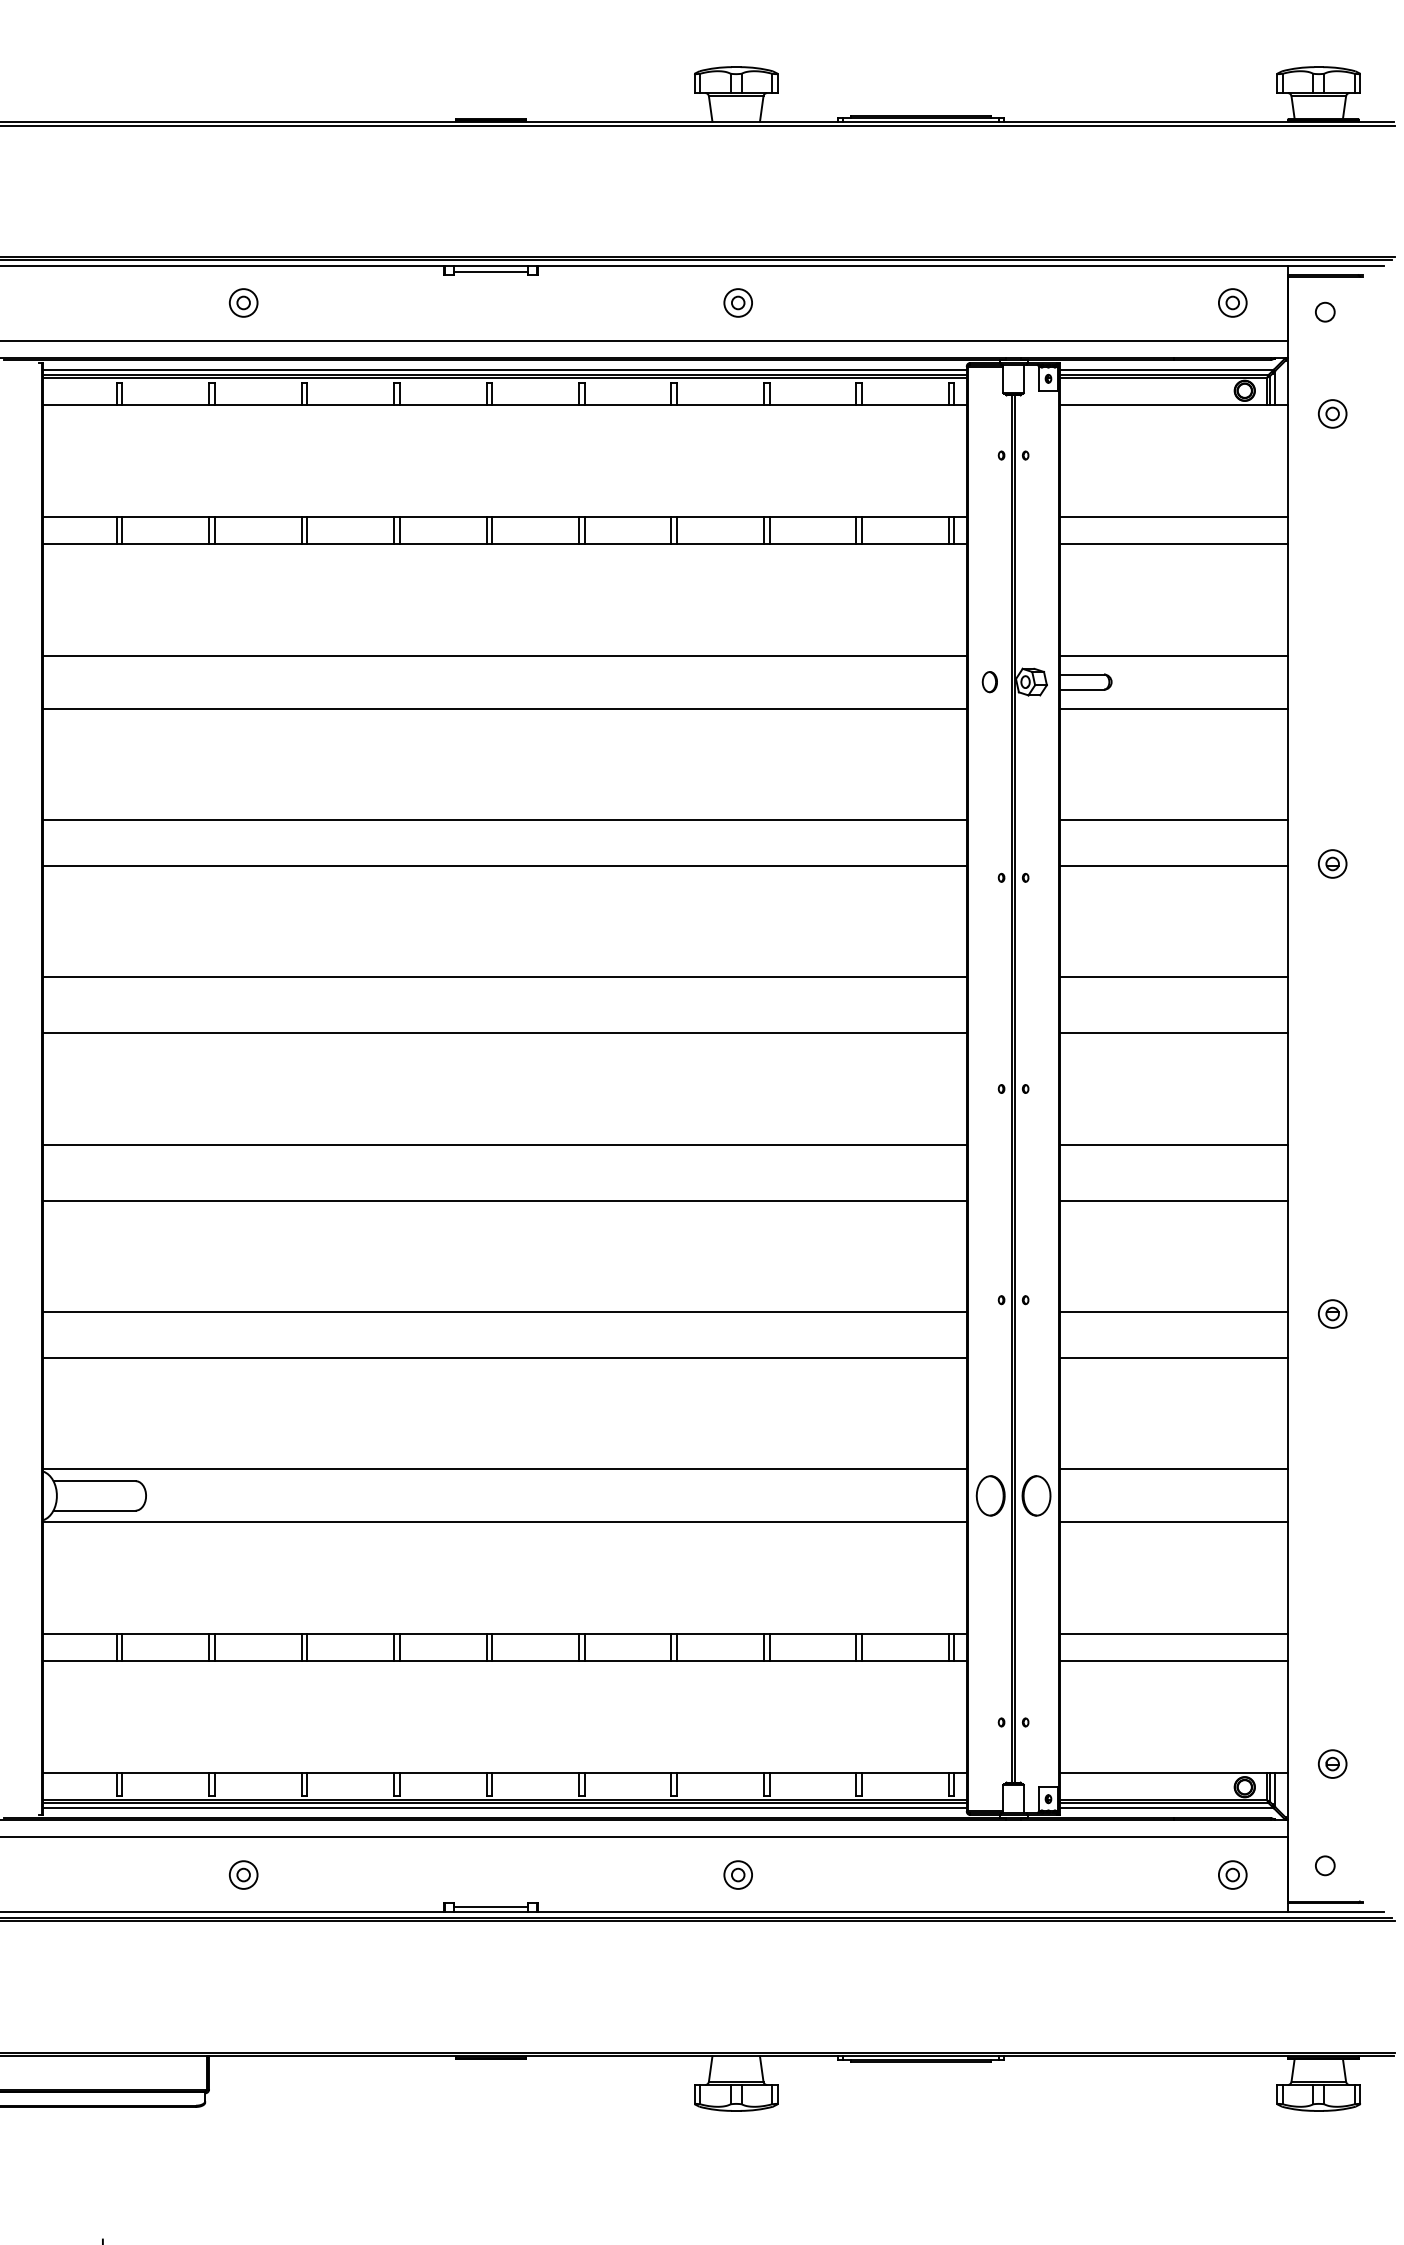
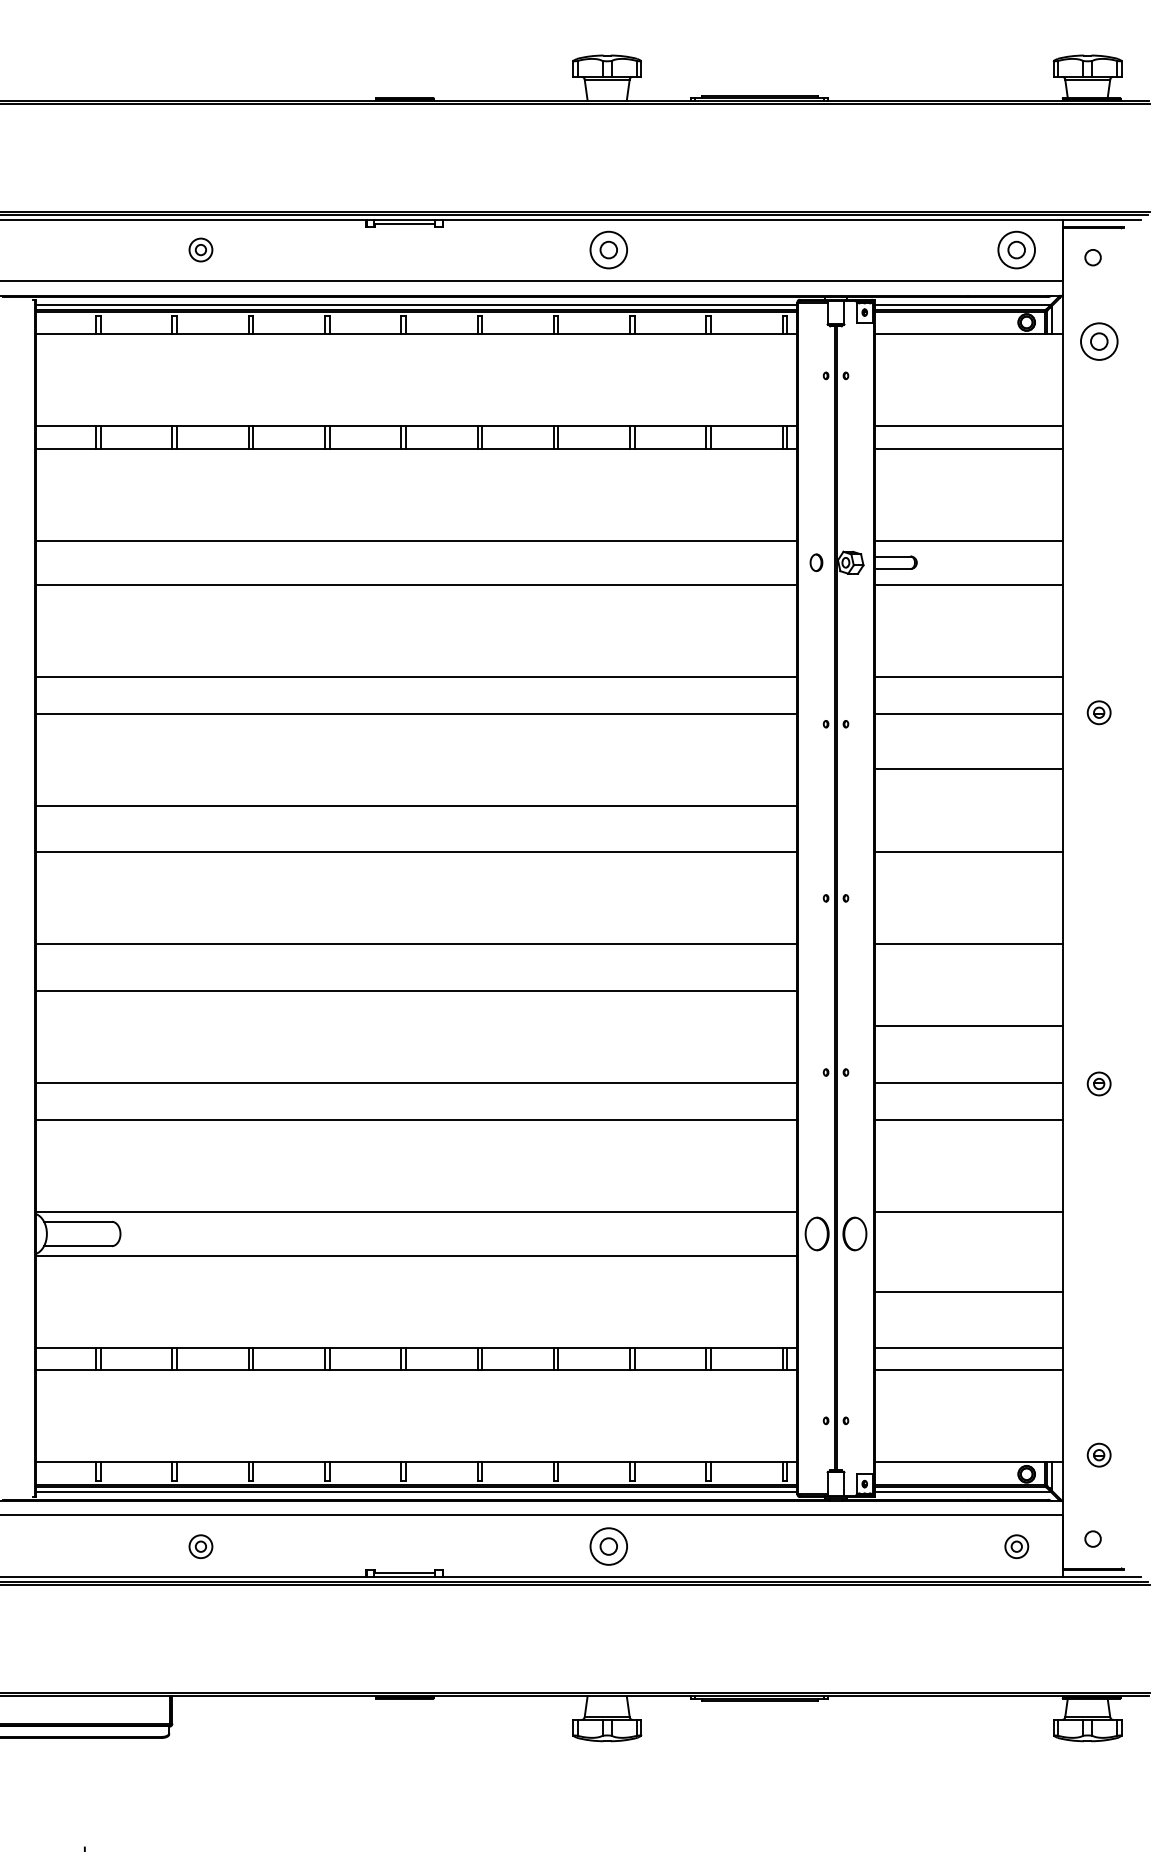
part: (737, 302) -> (608, 249), size x1.6
part: (1232, 302) -> (1016, 249), size x1.6
part: (1331, 413) -> (1098, 341), size x1.6
line: (1174, 977) -> (968, 769), moved
line: (1174, 1200) -> (968, 1025), moved
line: (1174, 1521) -> (968, 1291), moved
part: (737, 1874) -> (608, 1546), size x1.6

